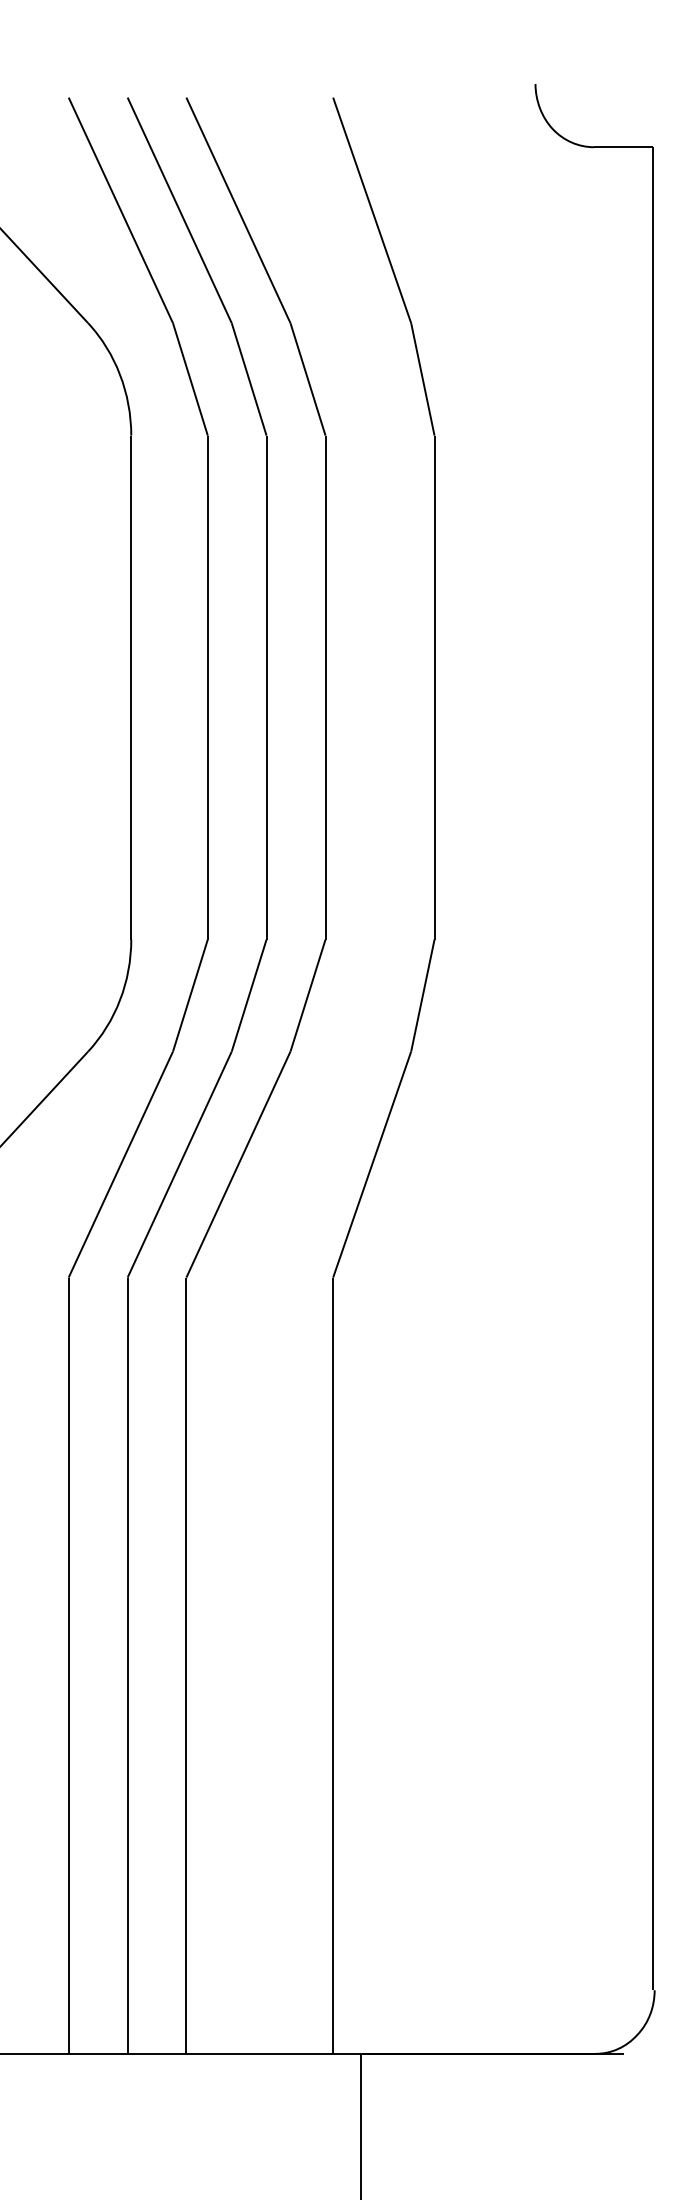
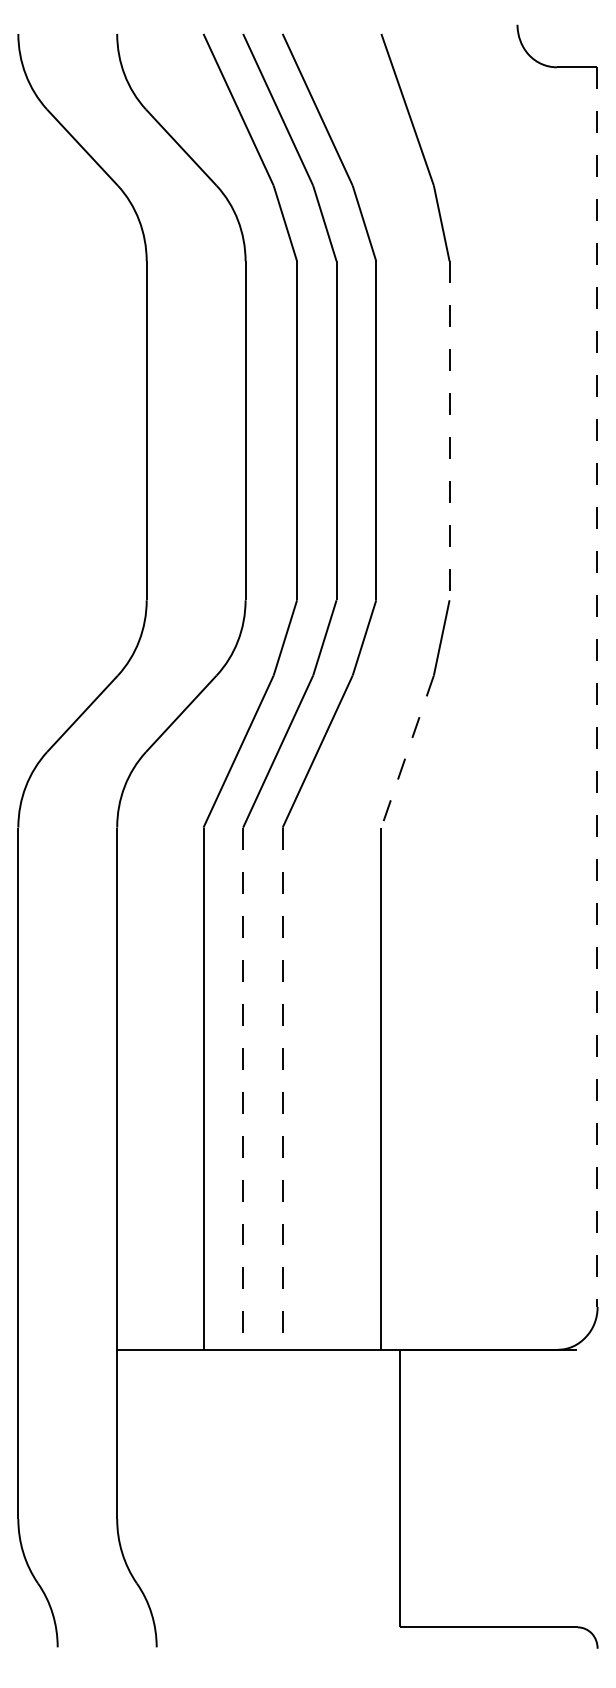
line: (434, 688) -> (449, 431), solid -> dashed
line: (652, 1069) -> (596, 687), solid -> dashed
line: (371, 1165) -> (407, 752), solid -> dashed
line: (128, 1666) -> (243, 1089), solid -> dashed
line: (186, 1666) -> (282, 1089), solid -> dashed

